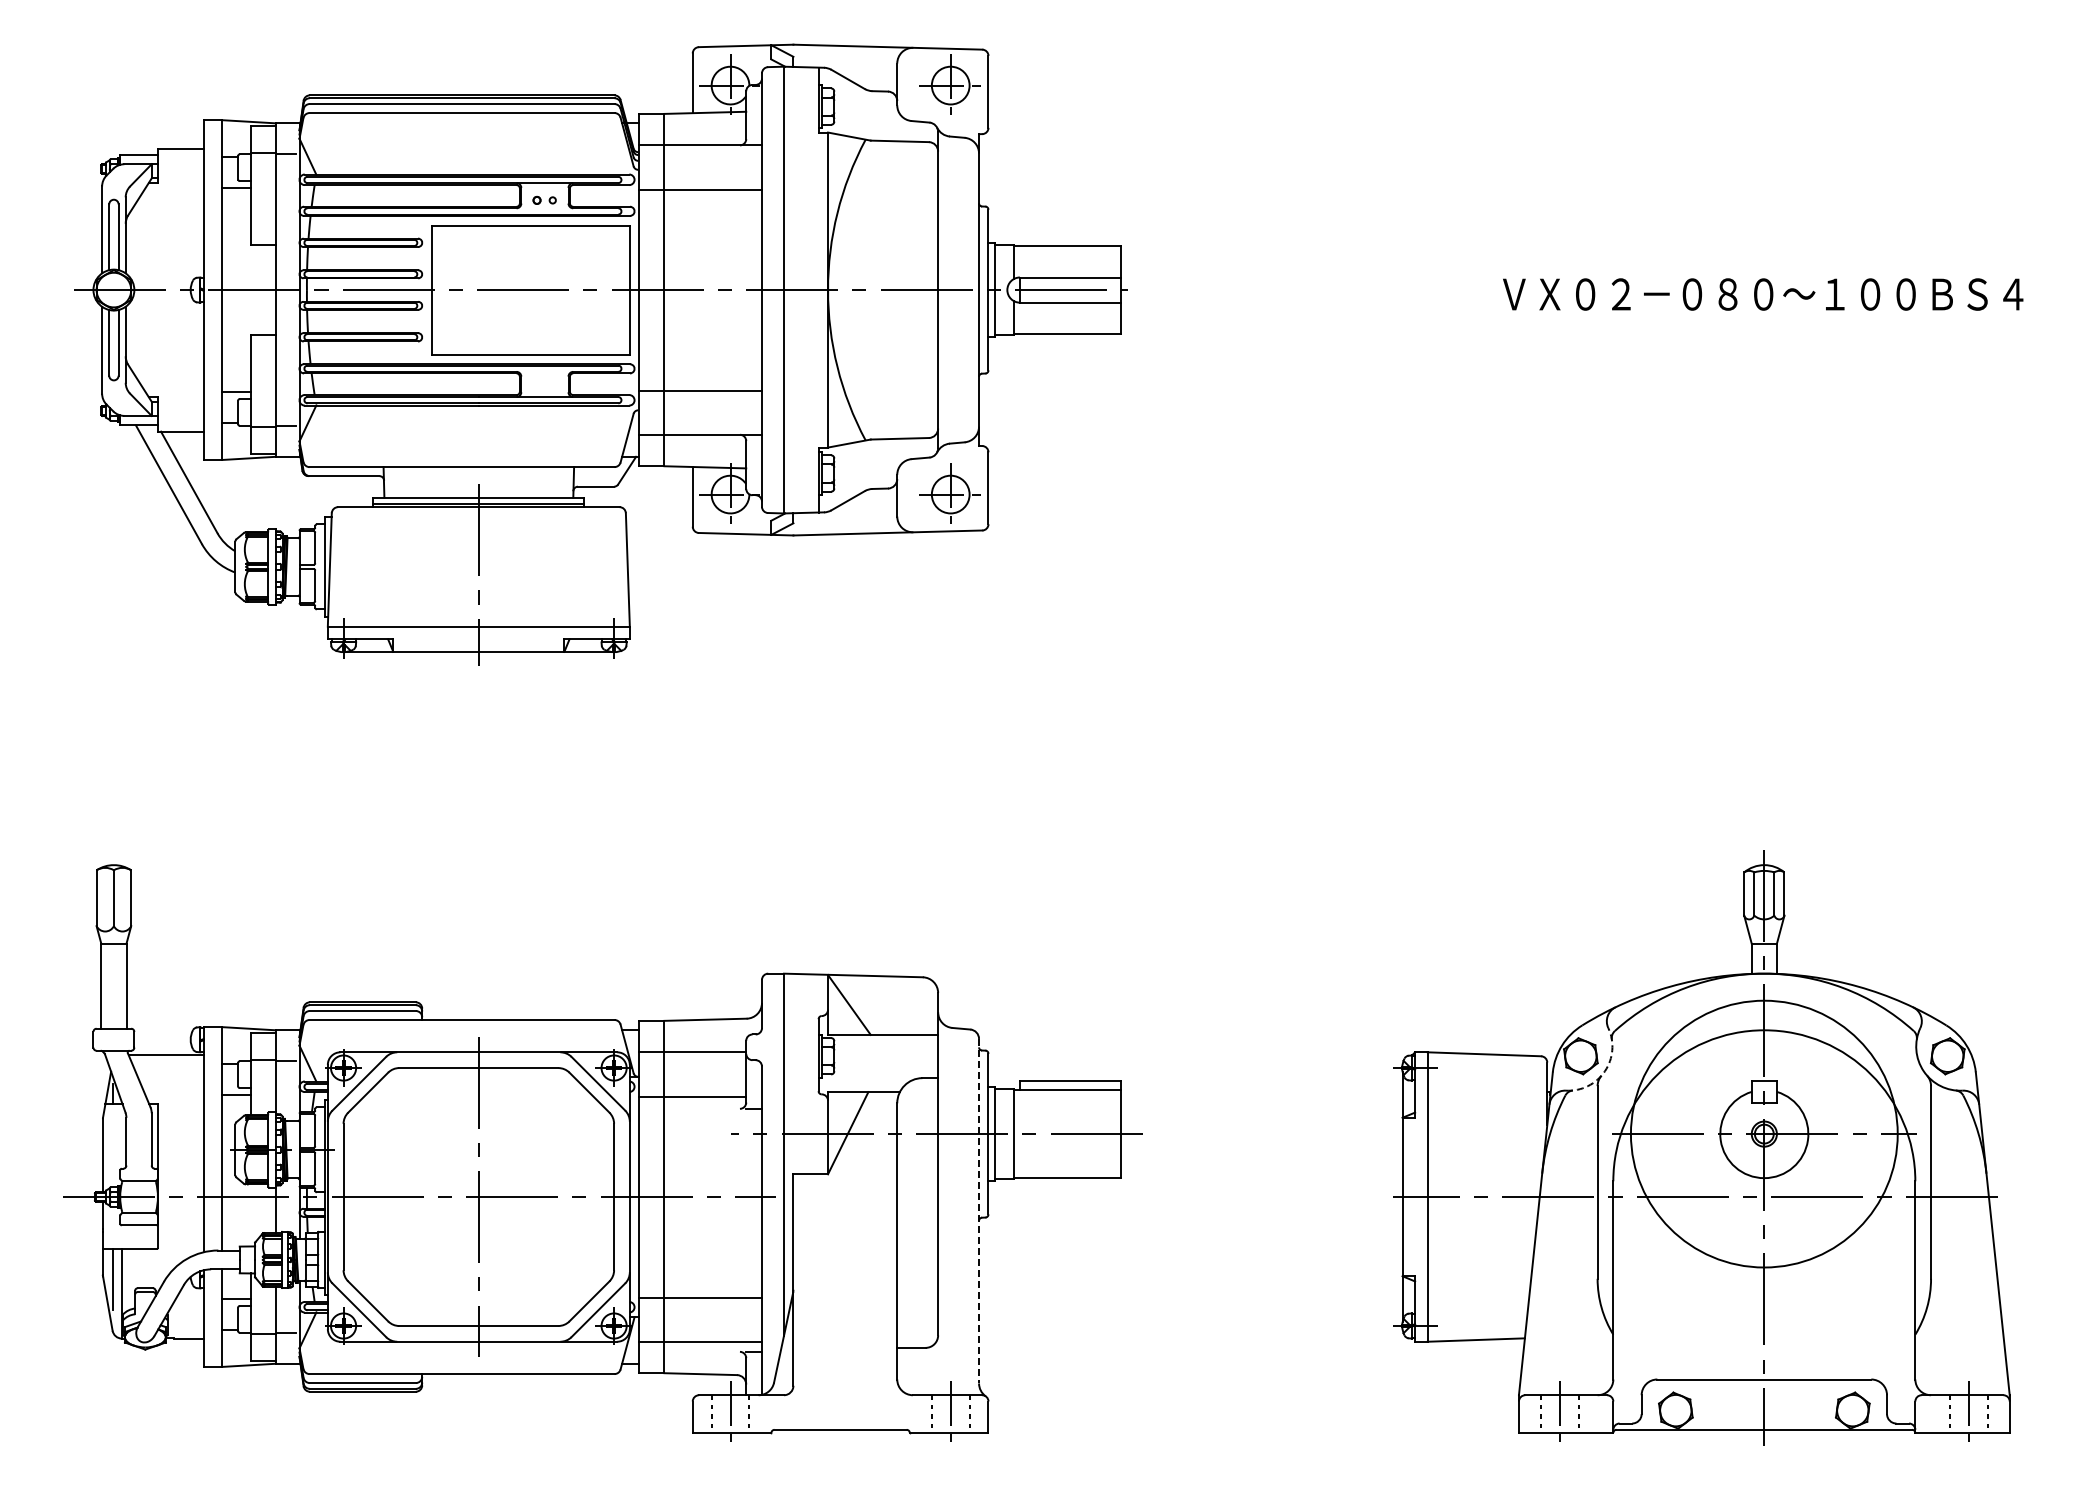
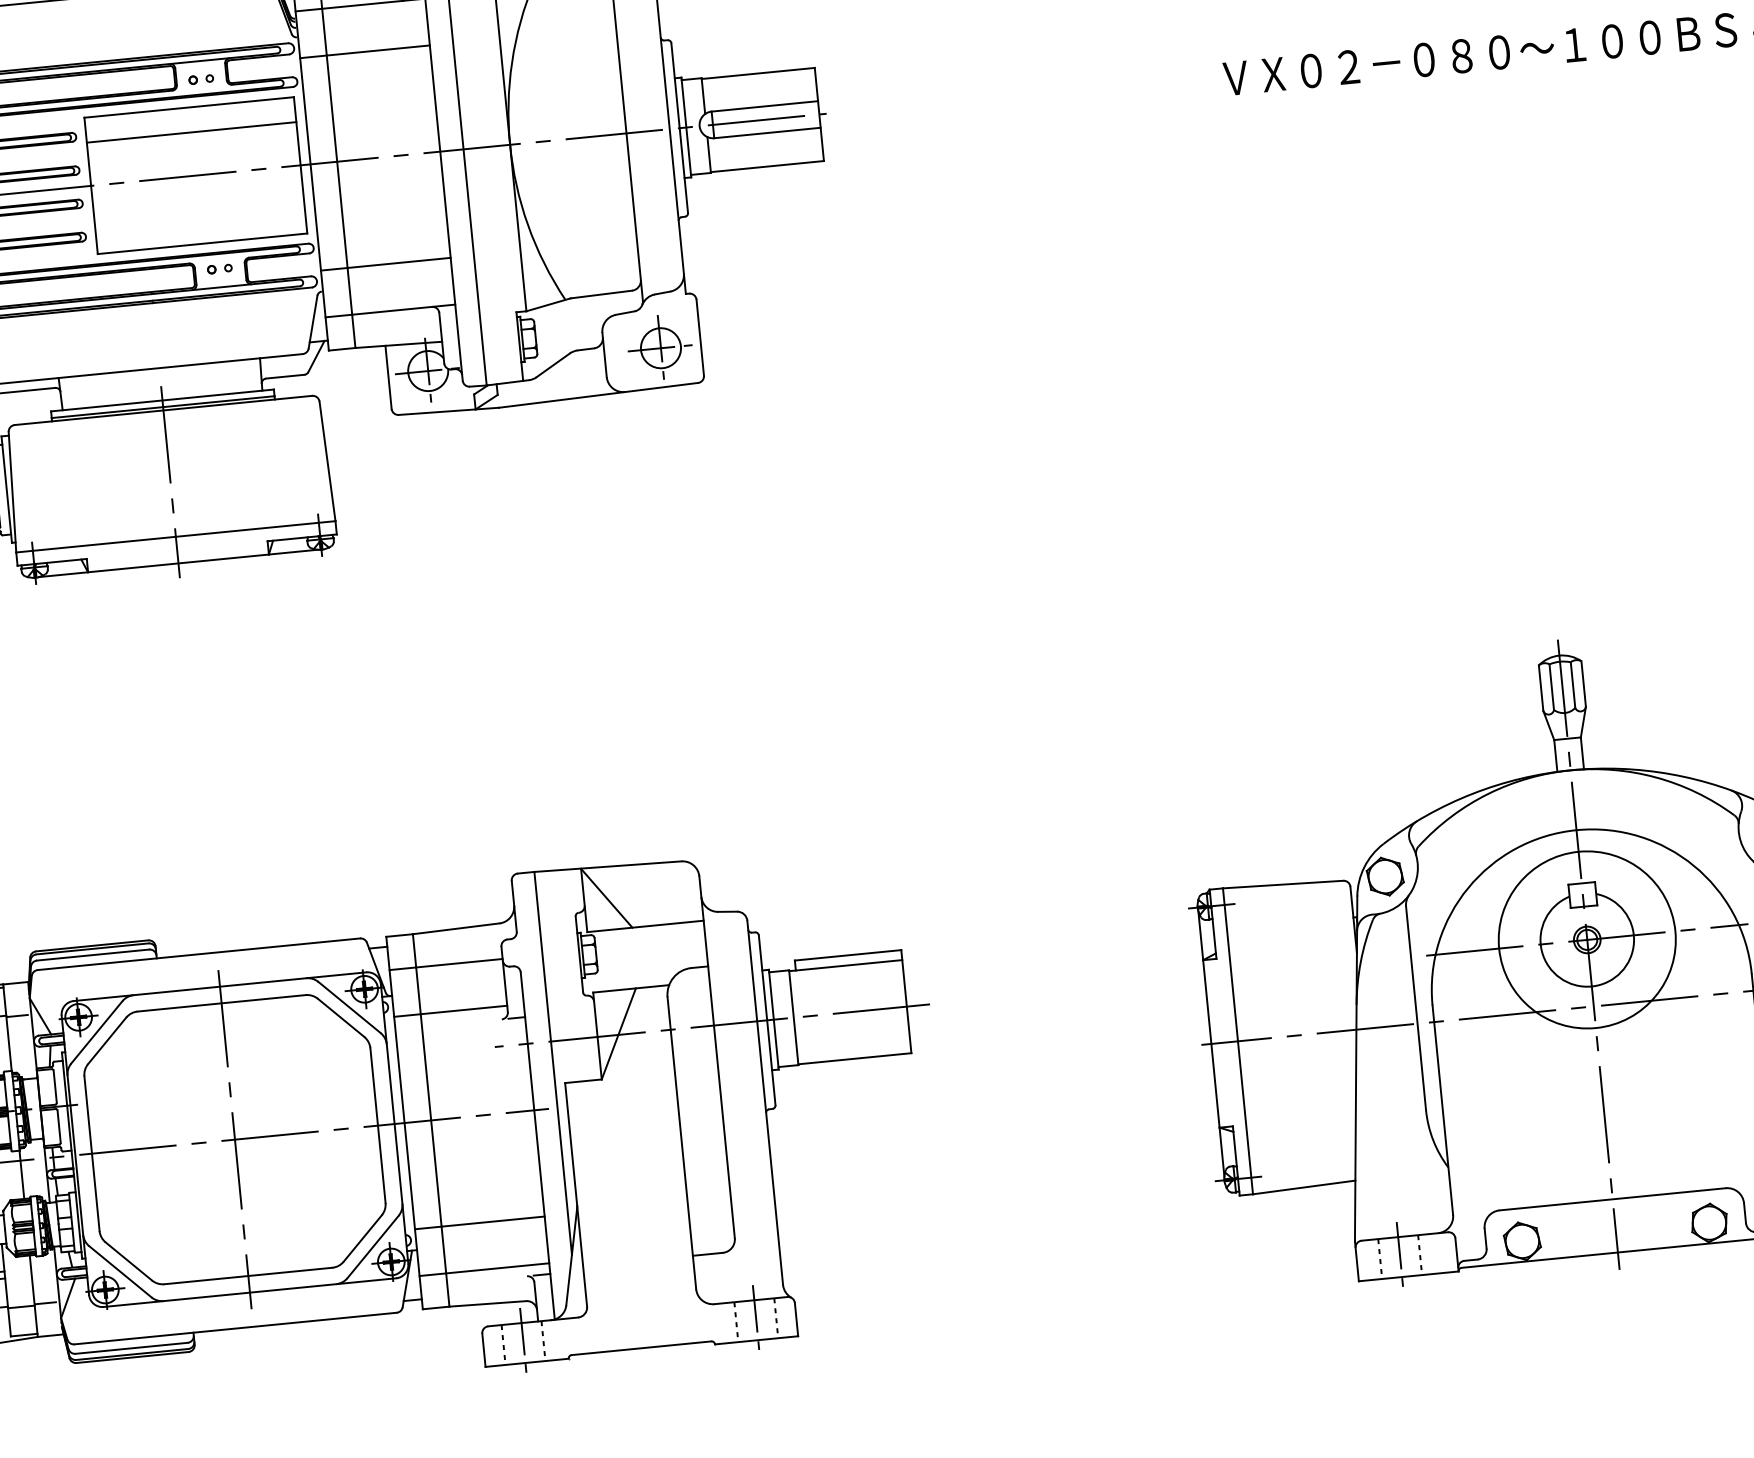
line: (530, 249) -> (191, 132), added
part: (544, 379) -> (219, 268), added
arc: (1604, 1071) -> (1411, 890), dashed -> solid
circle: (1763, 1133) -> (1586, 939), size x0.62
line: (979, 1211) -> (765, 1103), dashed -> solid

